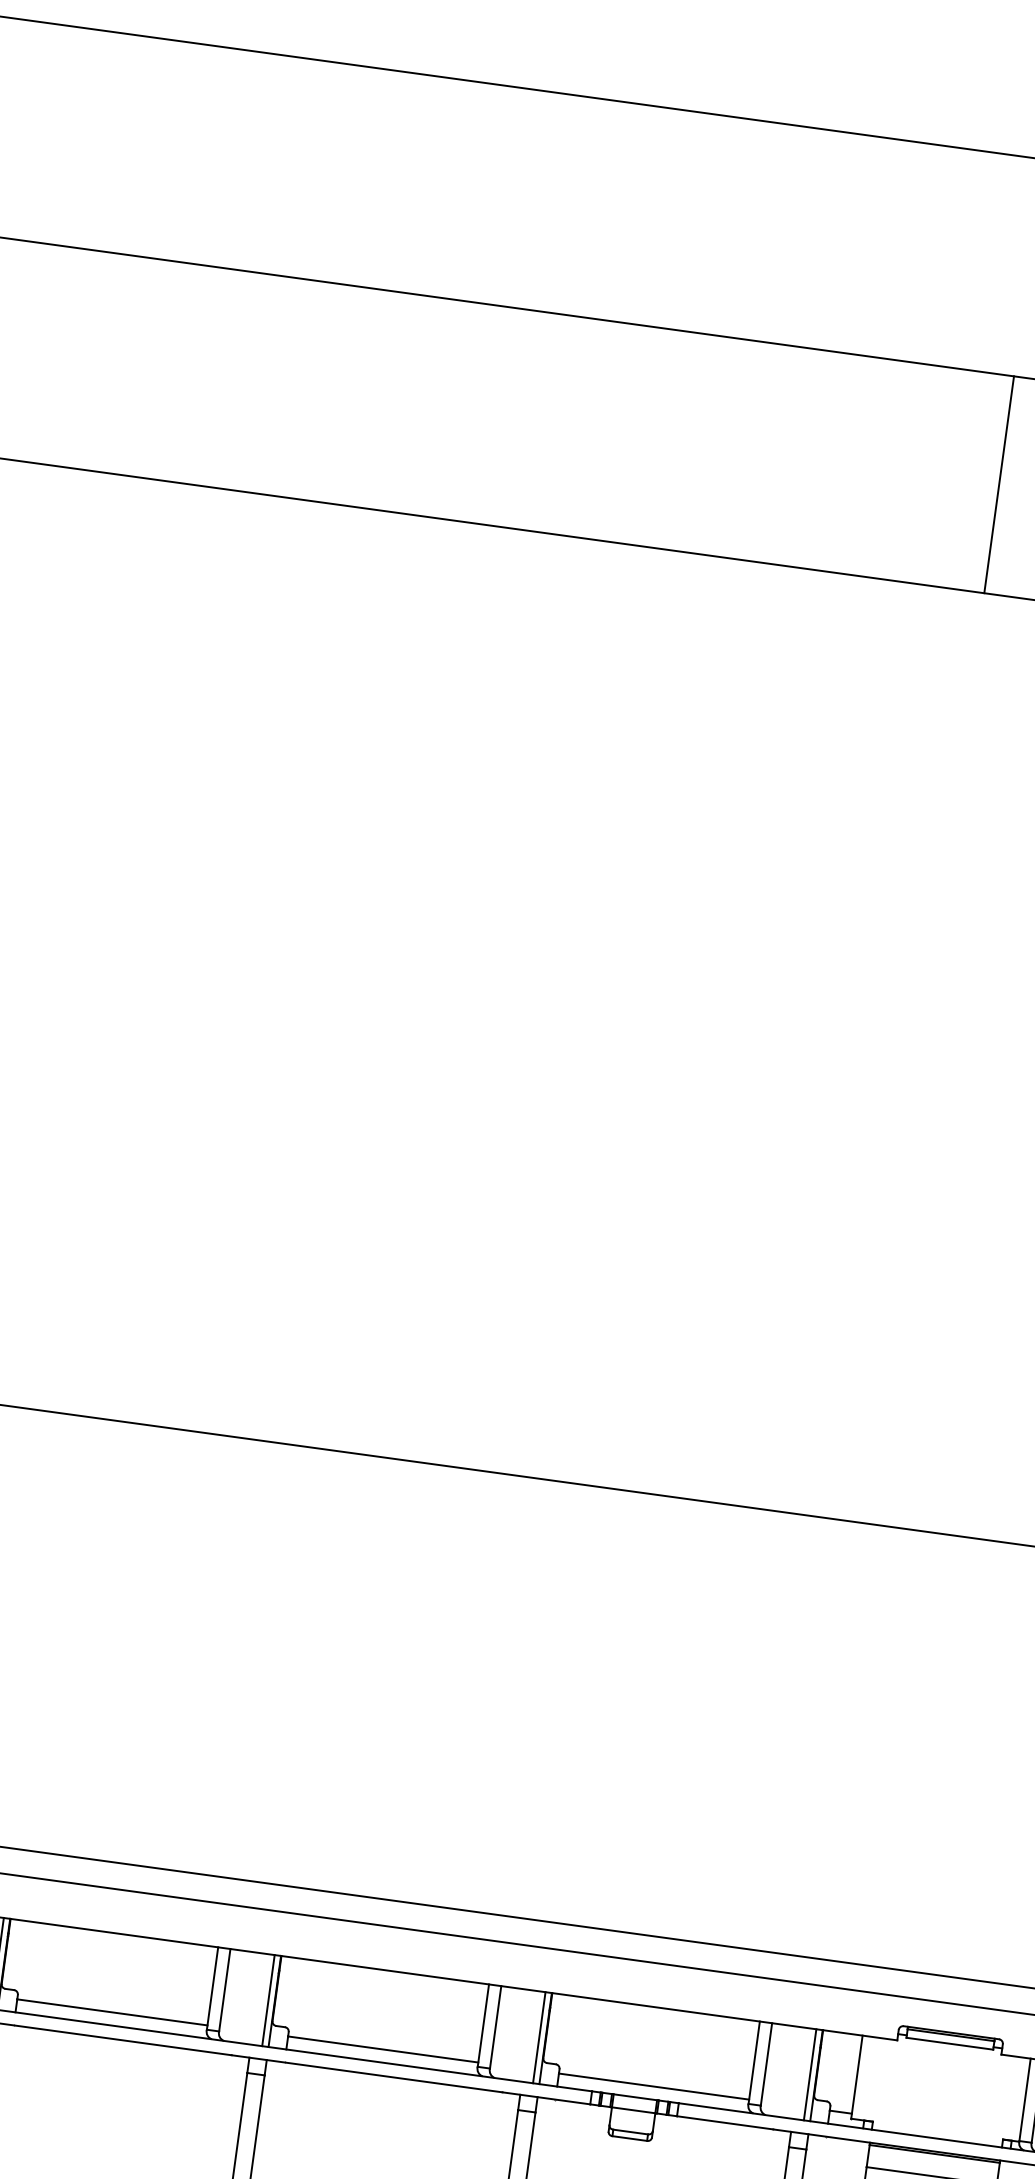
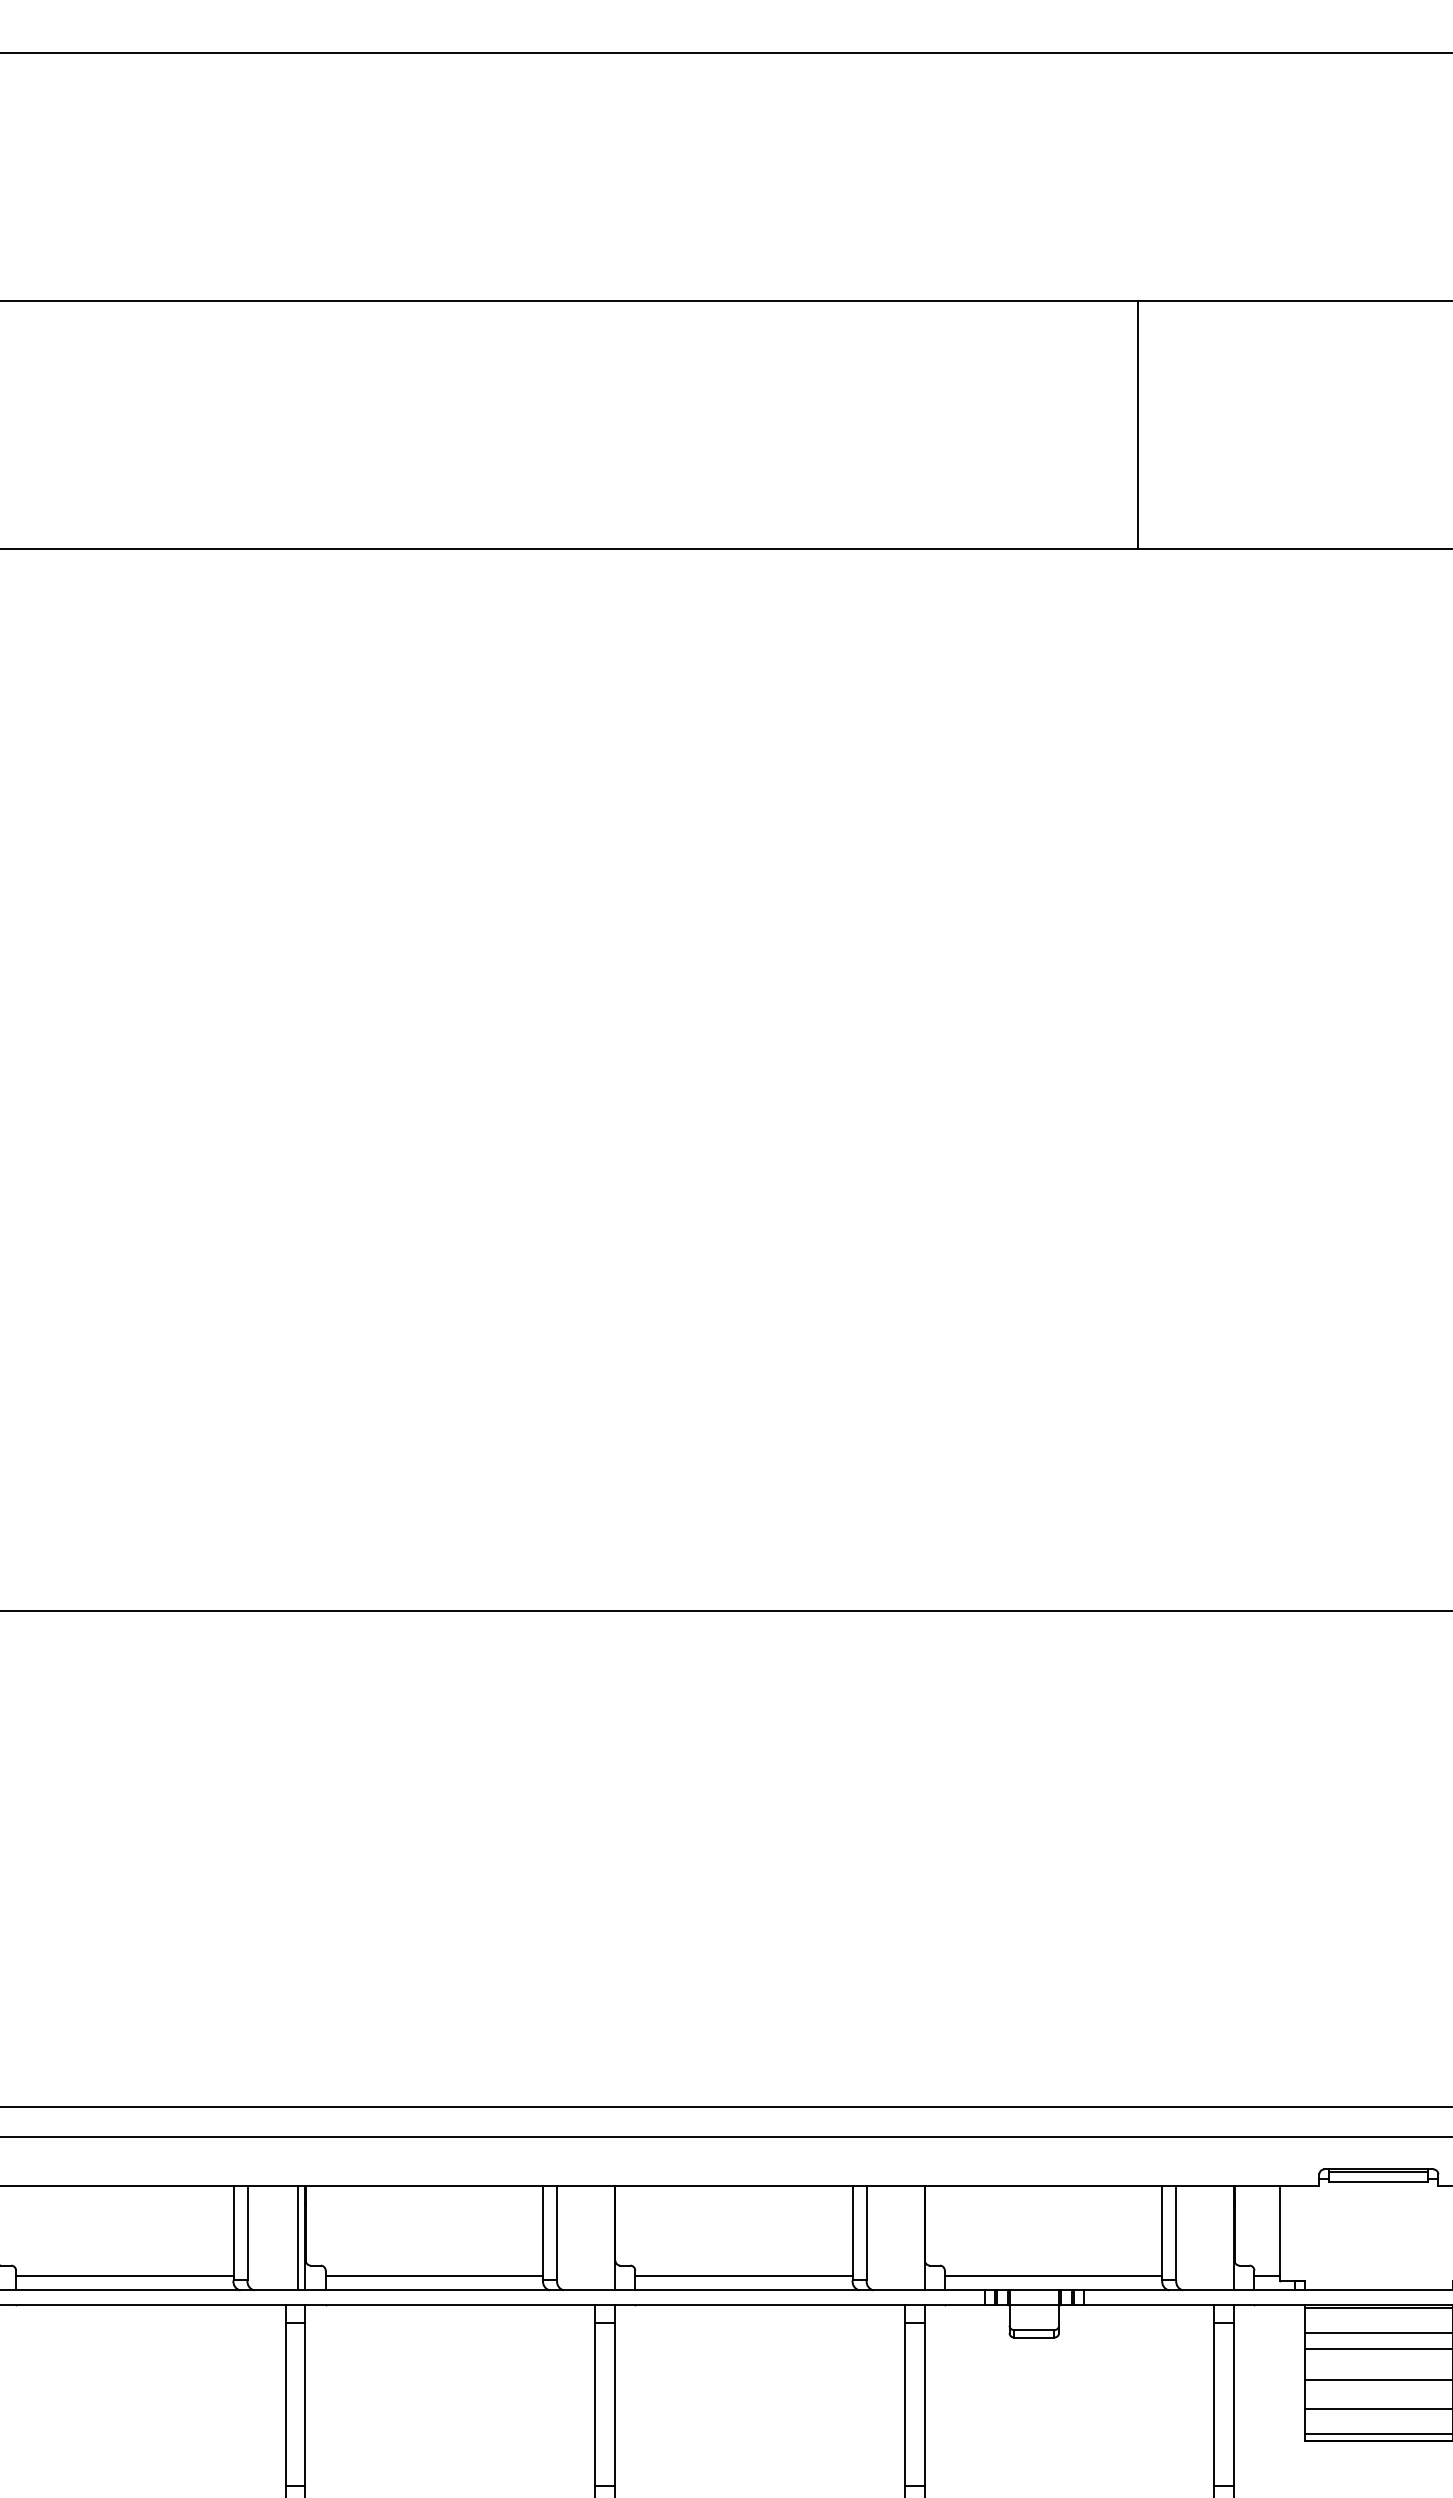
line: (999, 485) -> (1137, 425), moved
line: (268, 2000) -> (607, 2238), removed
line: (539, 2037) -> (917, 2238), removed
line: (809, 2074) -> (1226, 2238), removed

